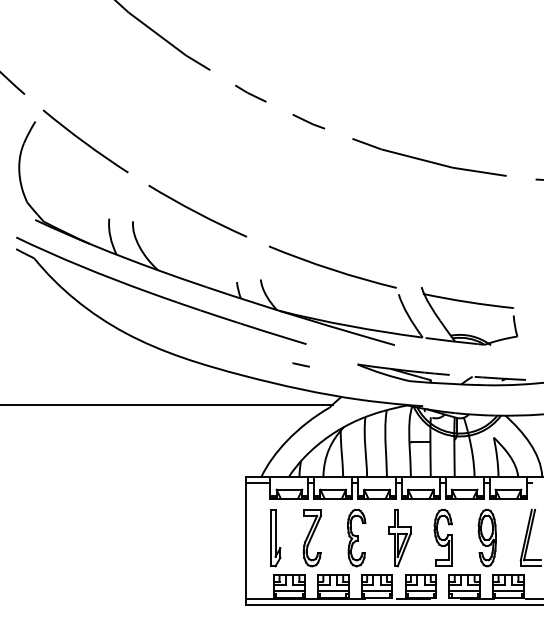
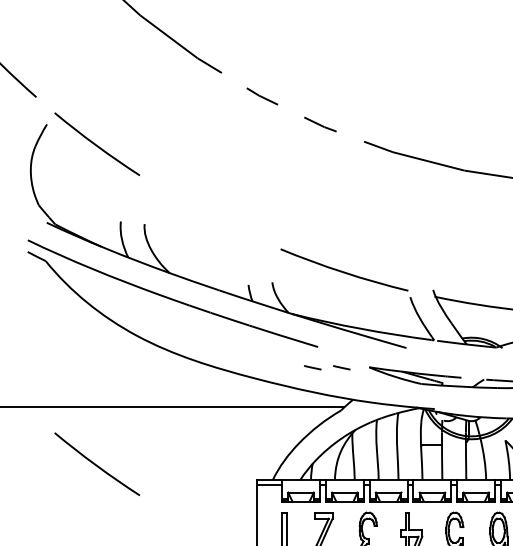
part: (197, 210) -> (209, 213), removed
line: (329, 364) -> (341, 367), added
arc: (85, 461) -> (97, 464), added

